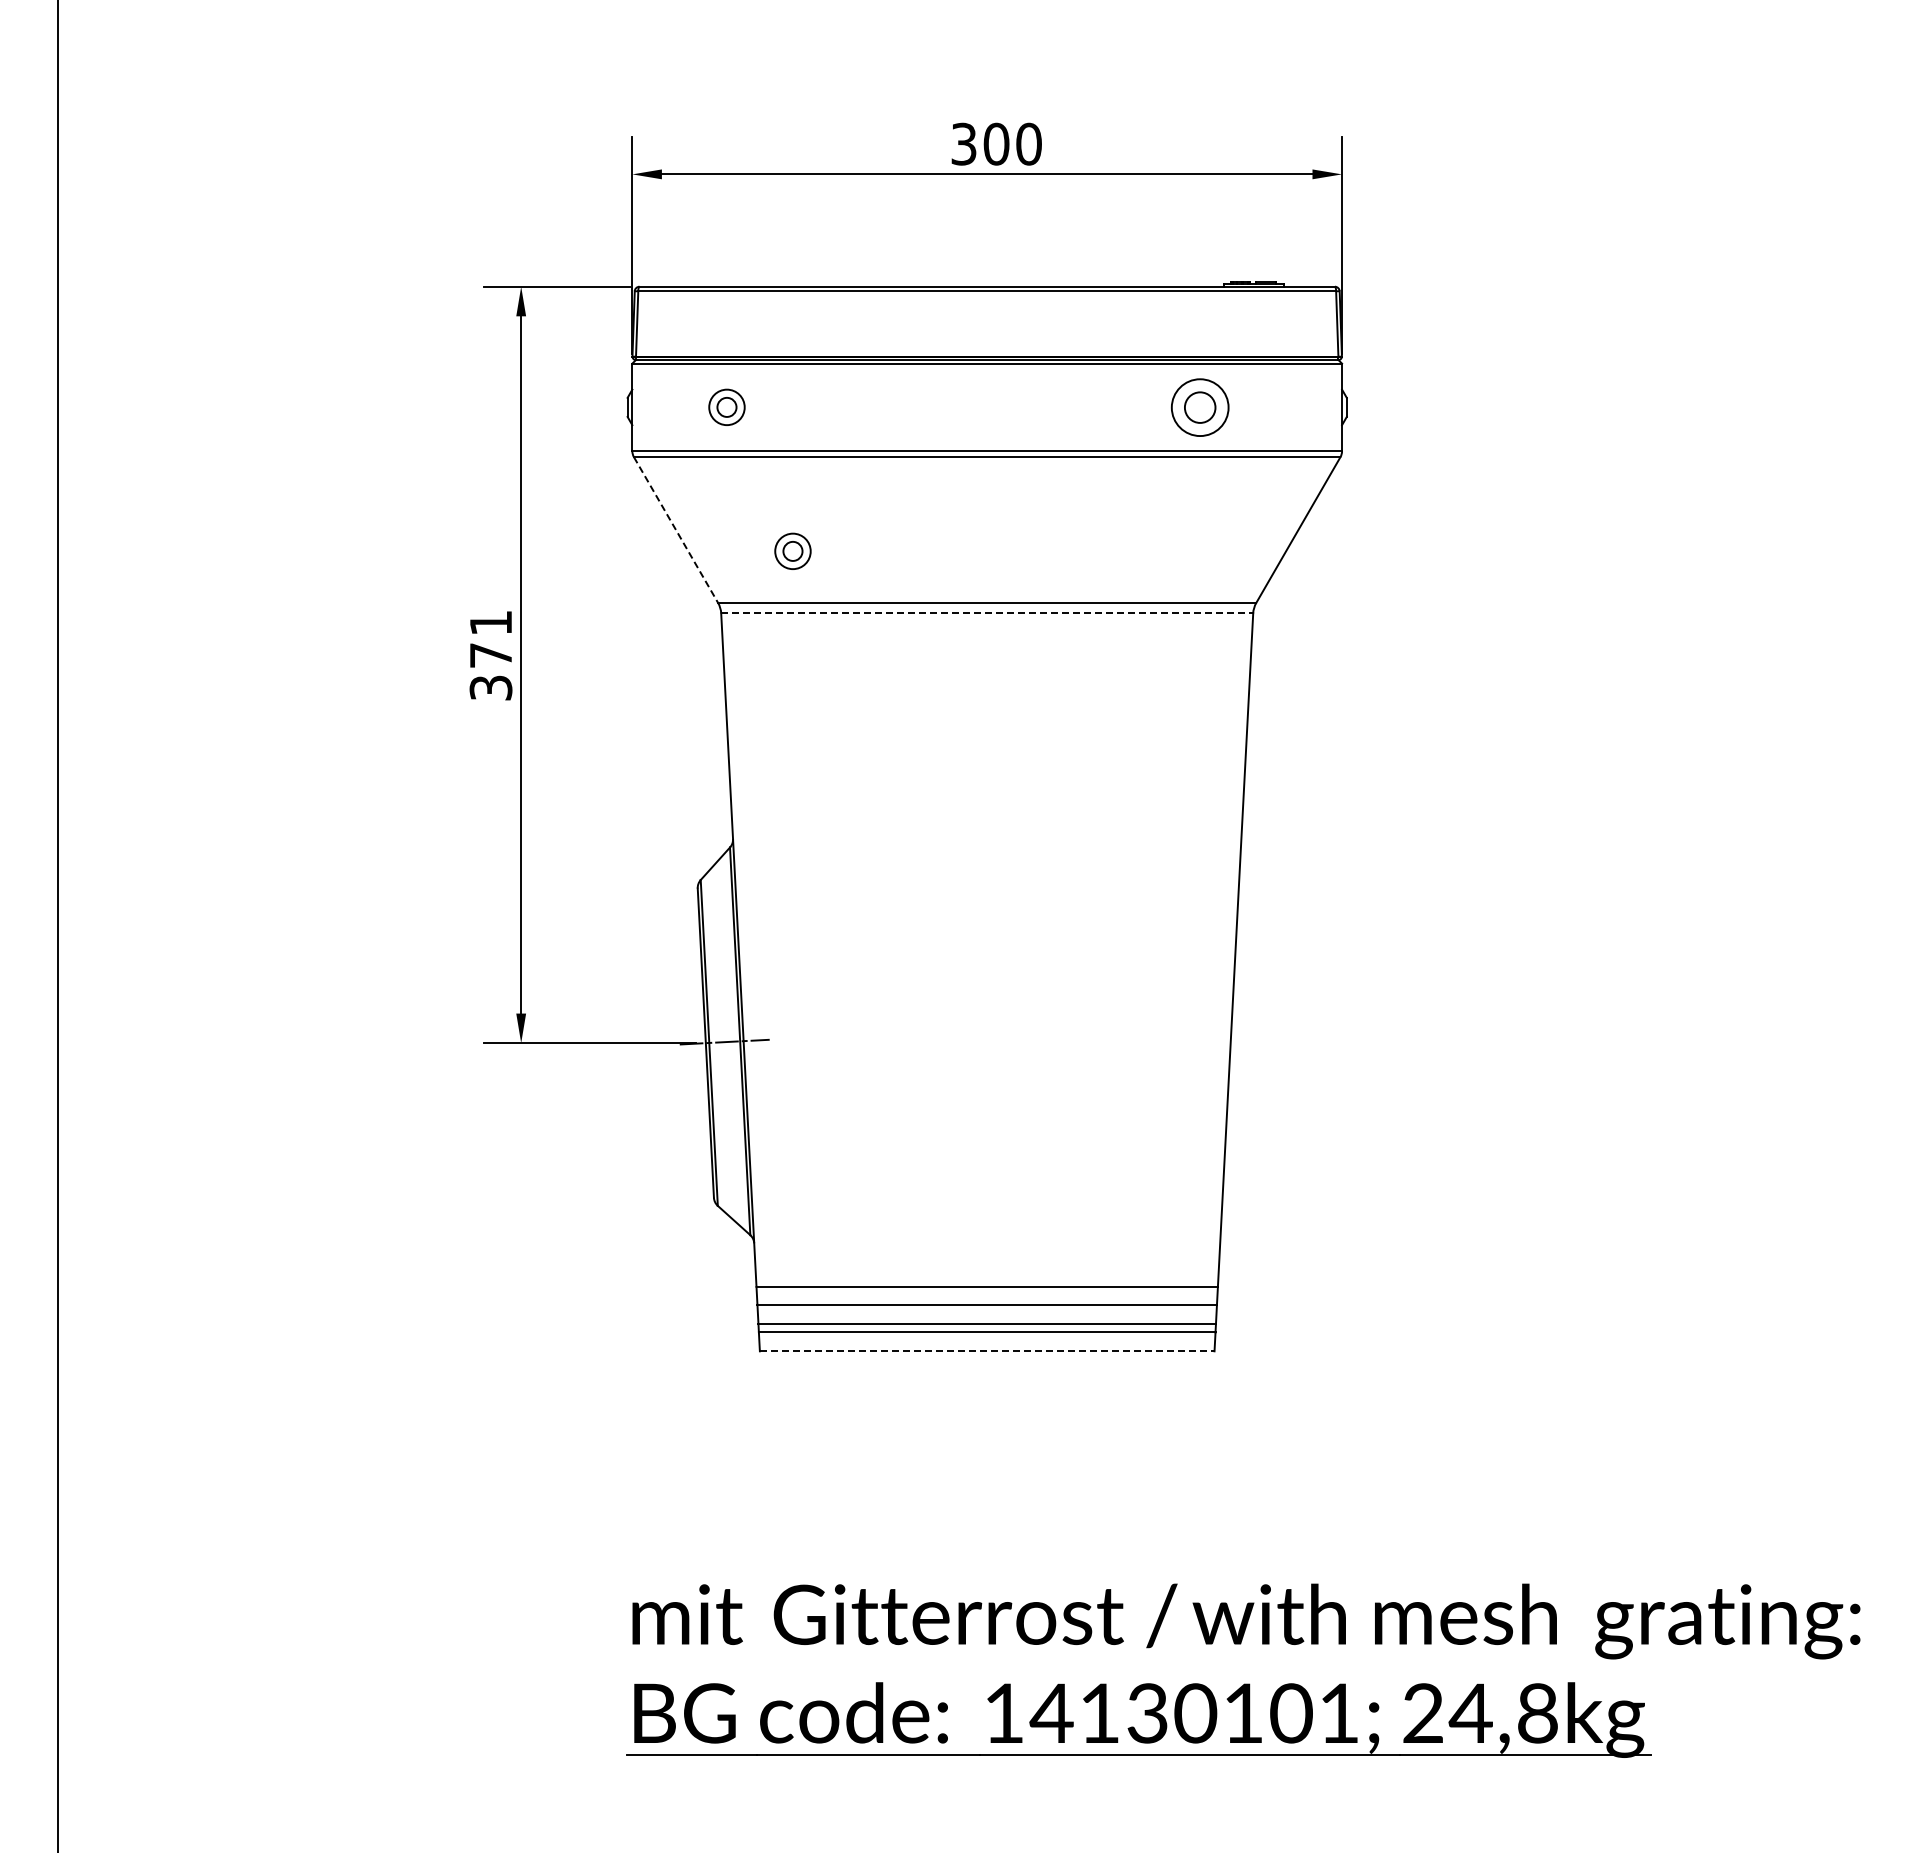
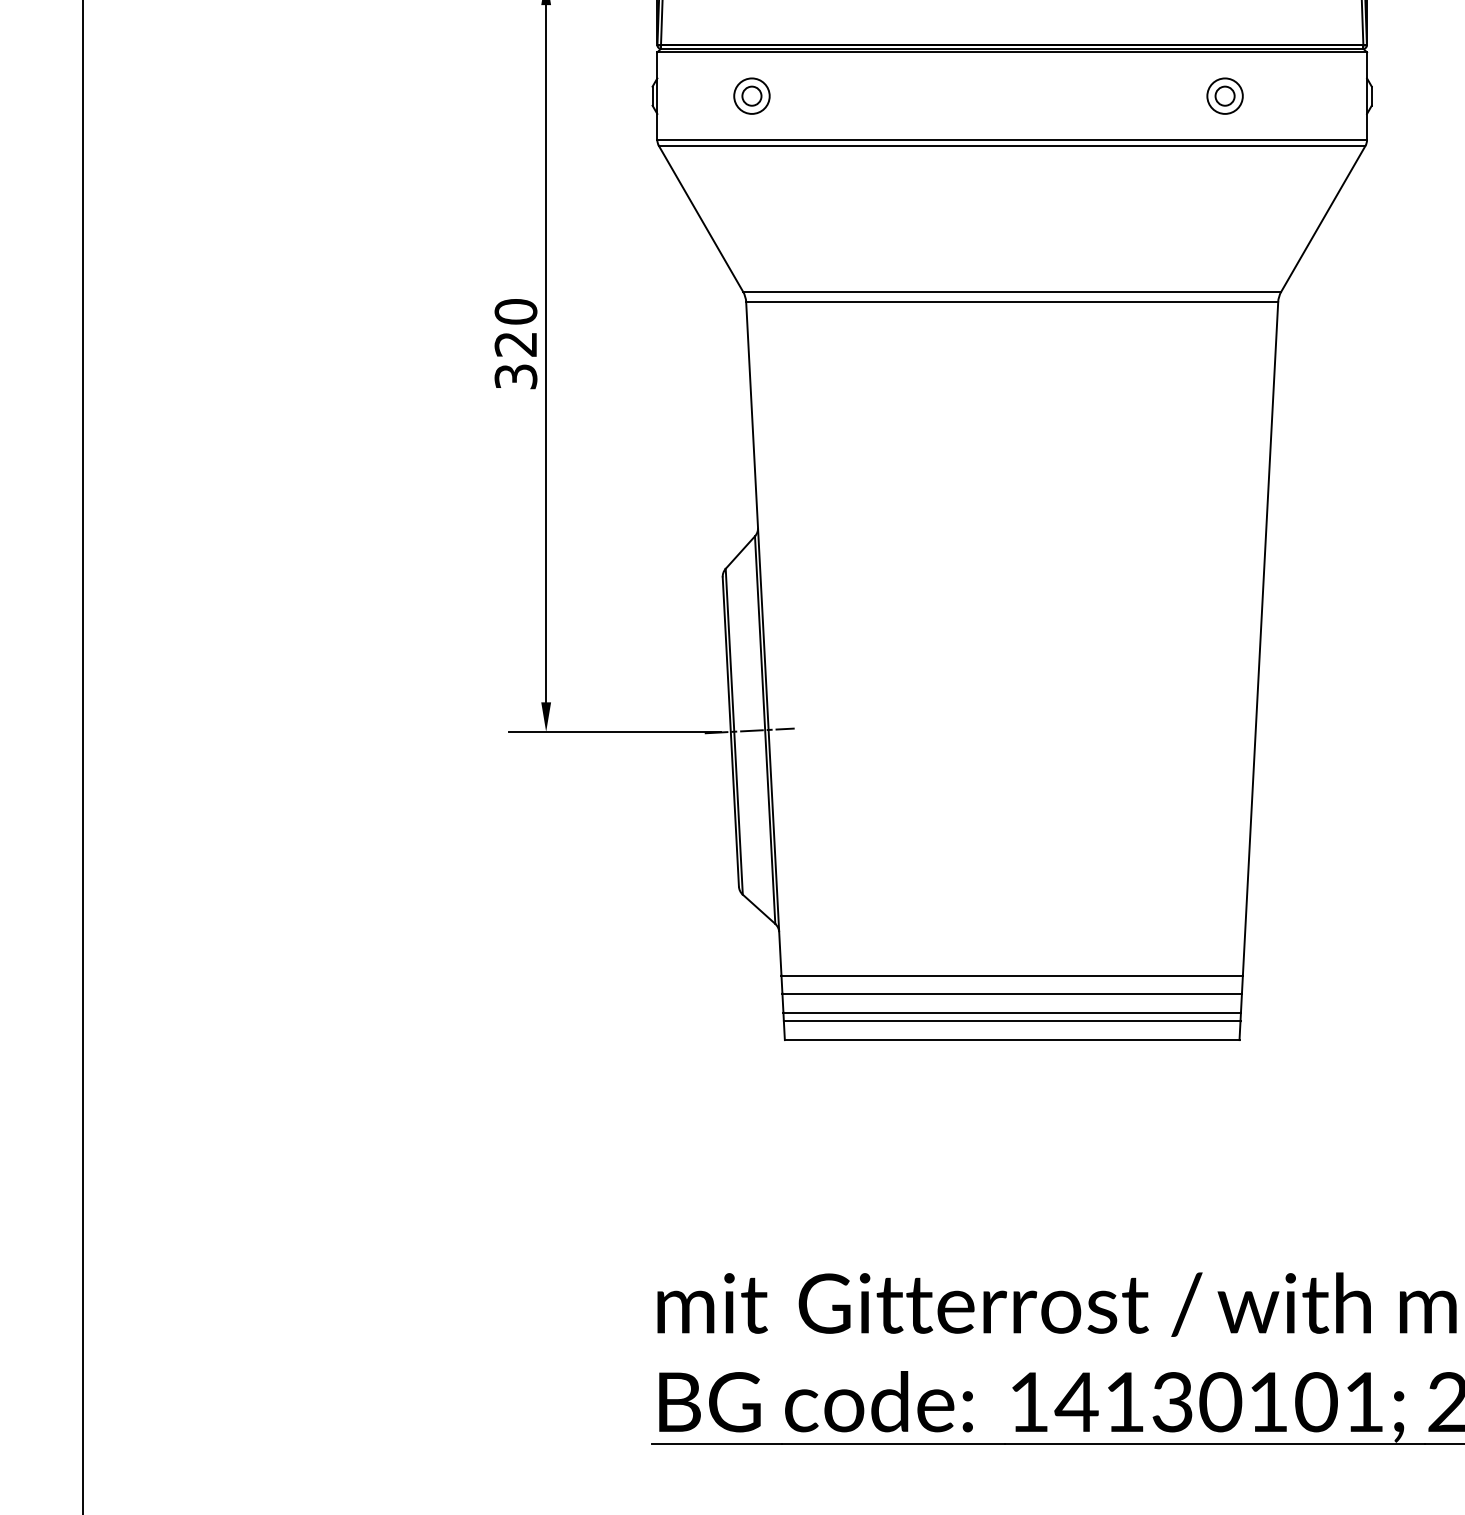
part: (1199, 406) -> (1224, 95), size x0.62
line: (676, 530) -> (701, 219), dashed -> solid
part: (792, 550) -> (817, 239), removed
line: (987, 613) -> (1012, 302), dashed -> solid
text: (490, 638) -> (515, 327), 371 -> 320
line: (987, 1351) -> (1012, 1040), dashed -> solid

